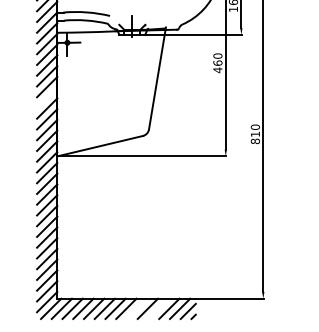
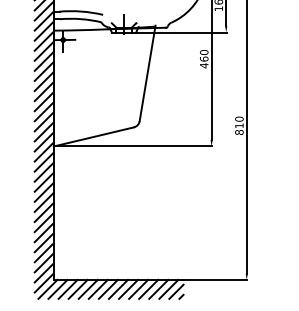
line: (46, 97) -> (43, 91), added
line: (137, 307) -> (128, 288), added
line: (158, 307) -> (148, 288), added

